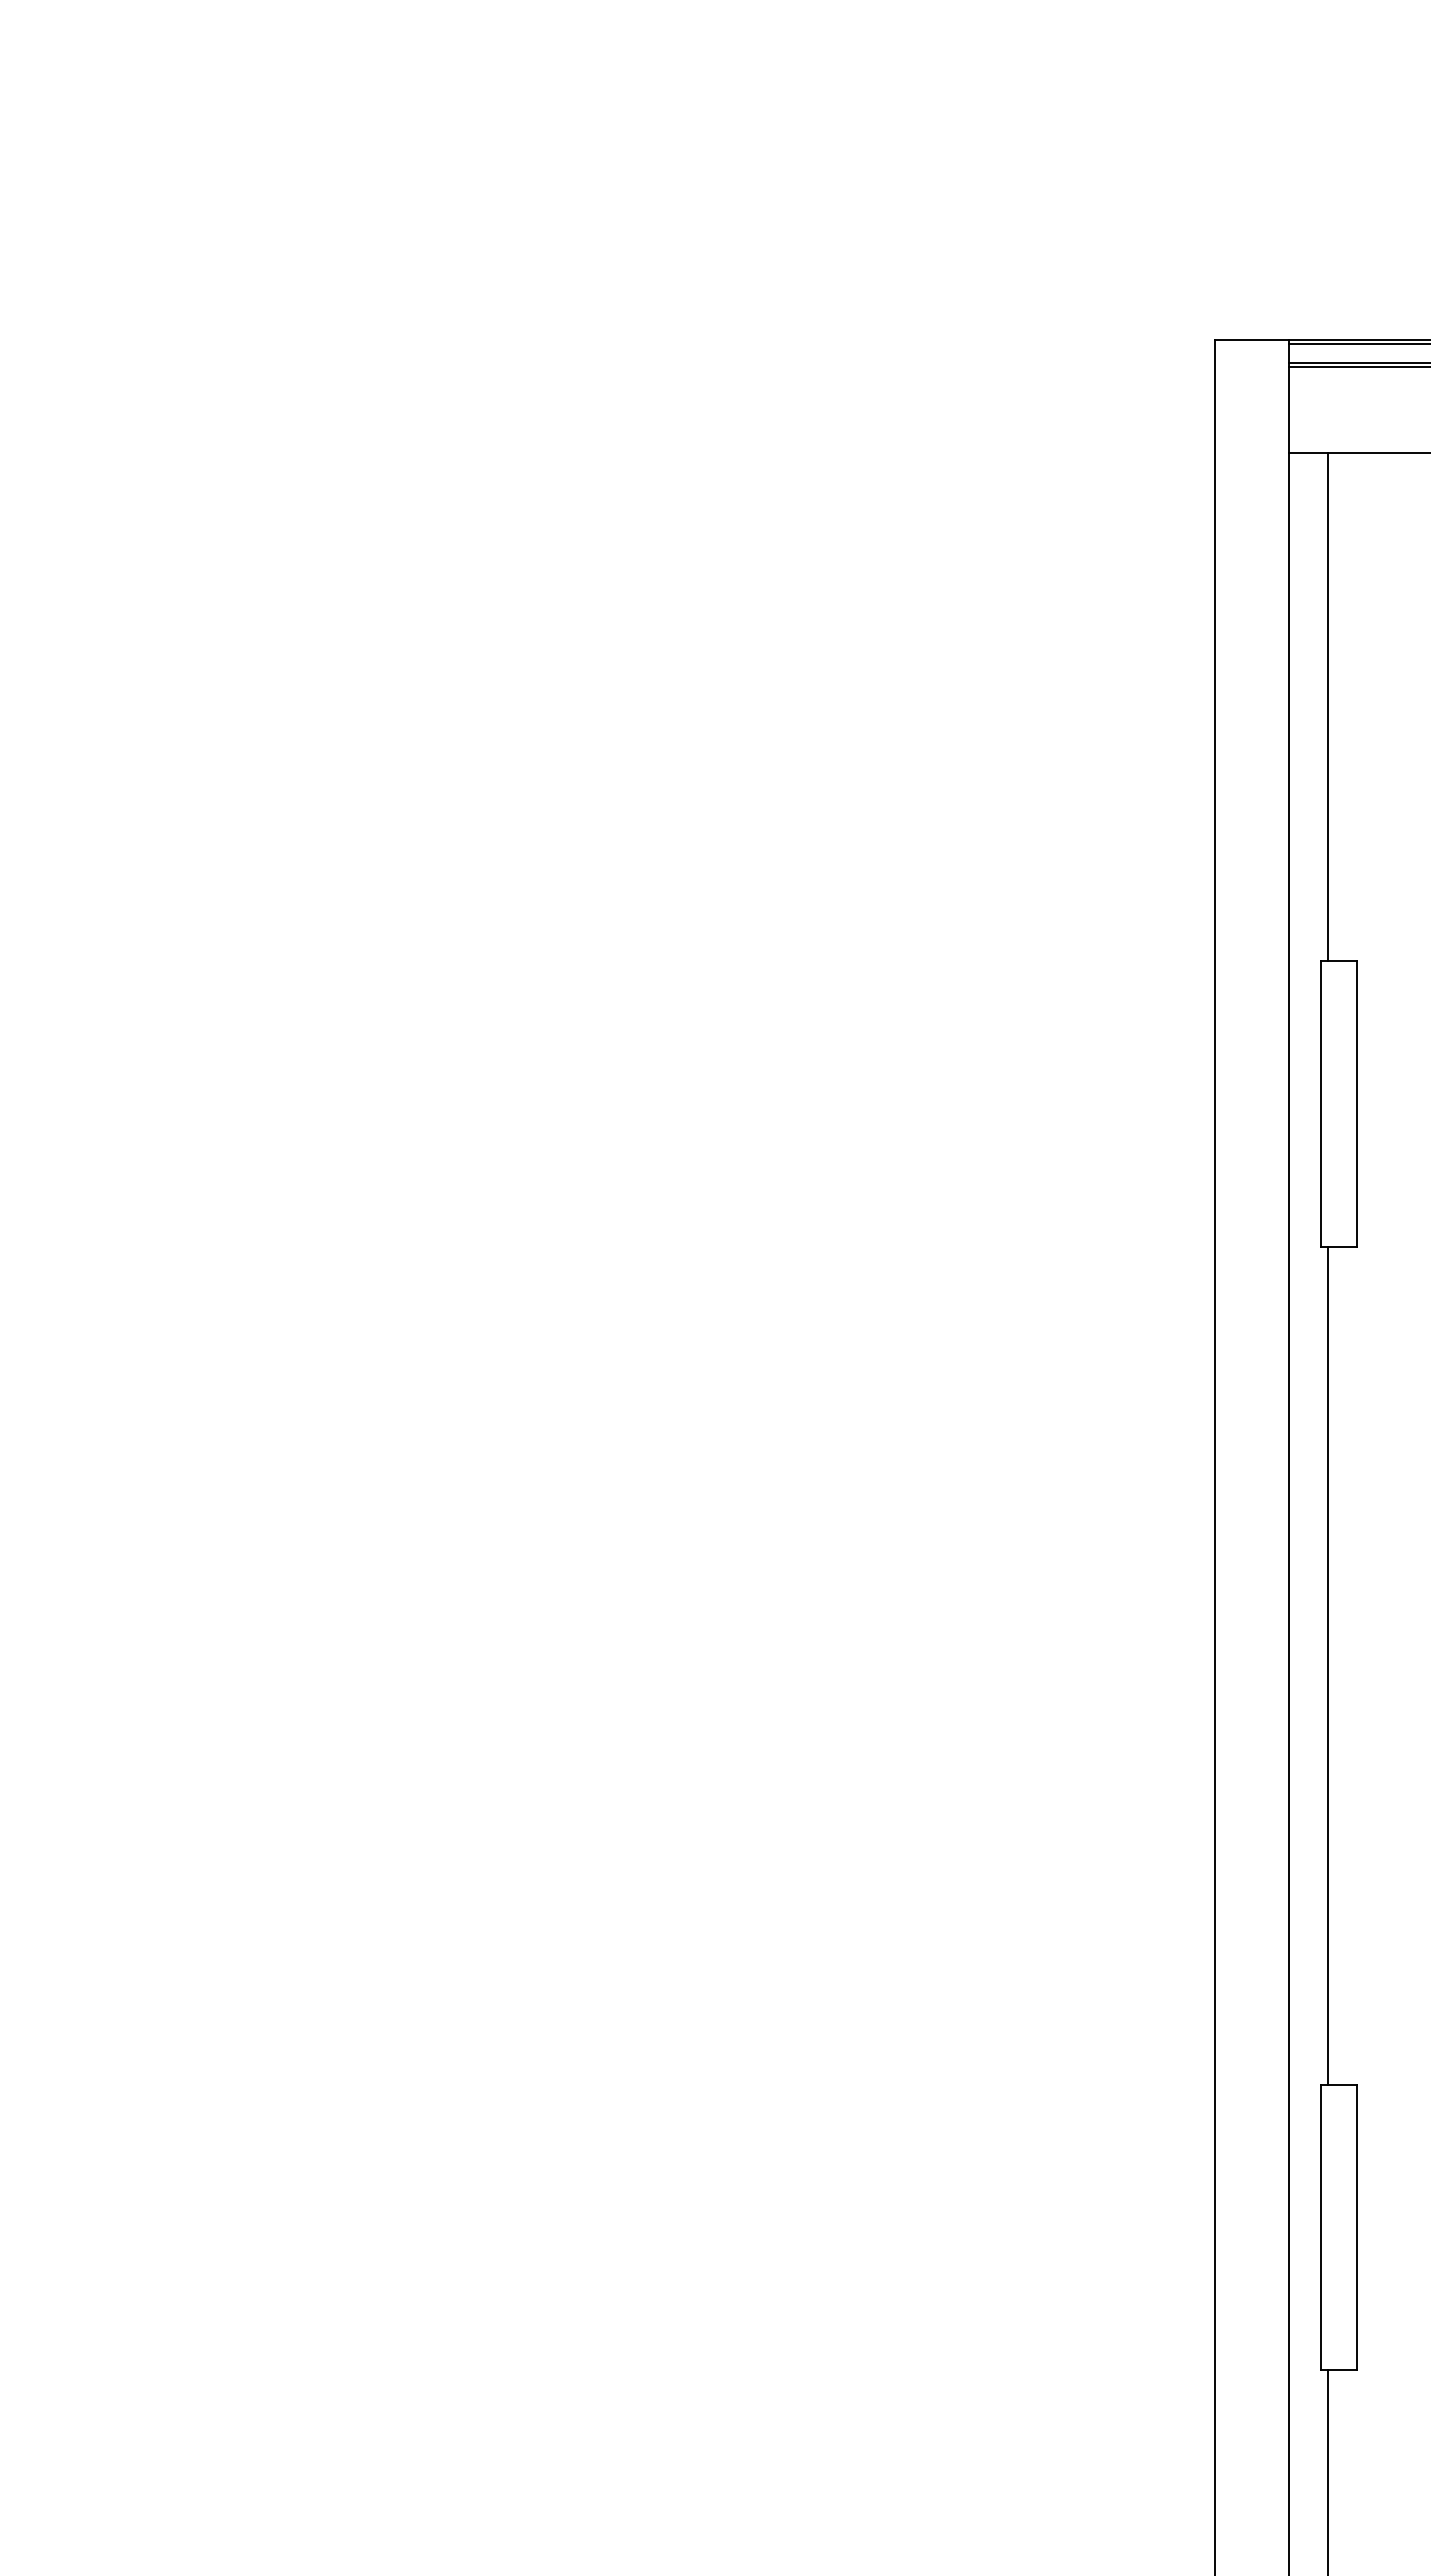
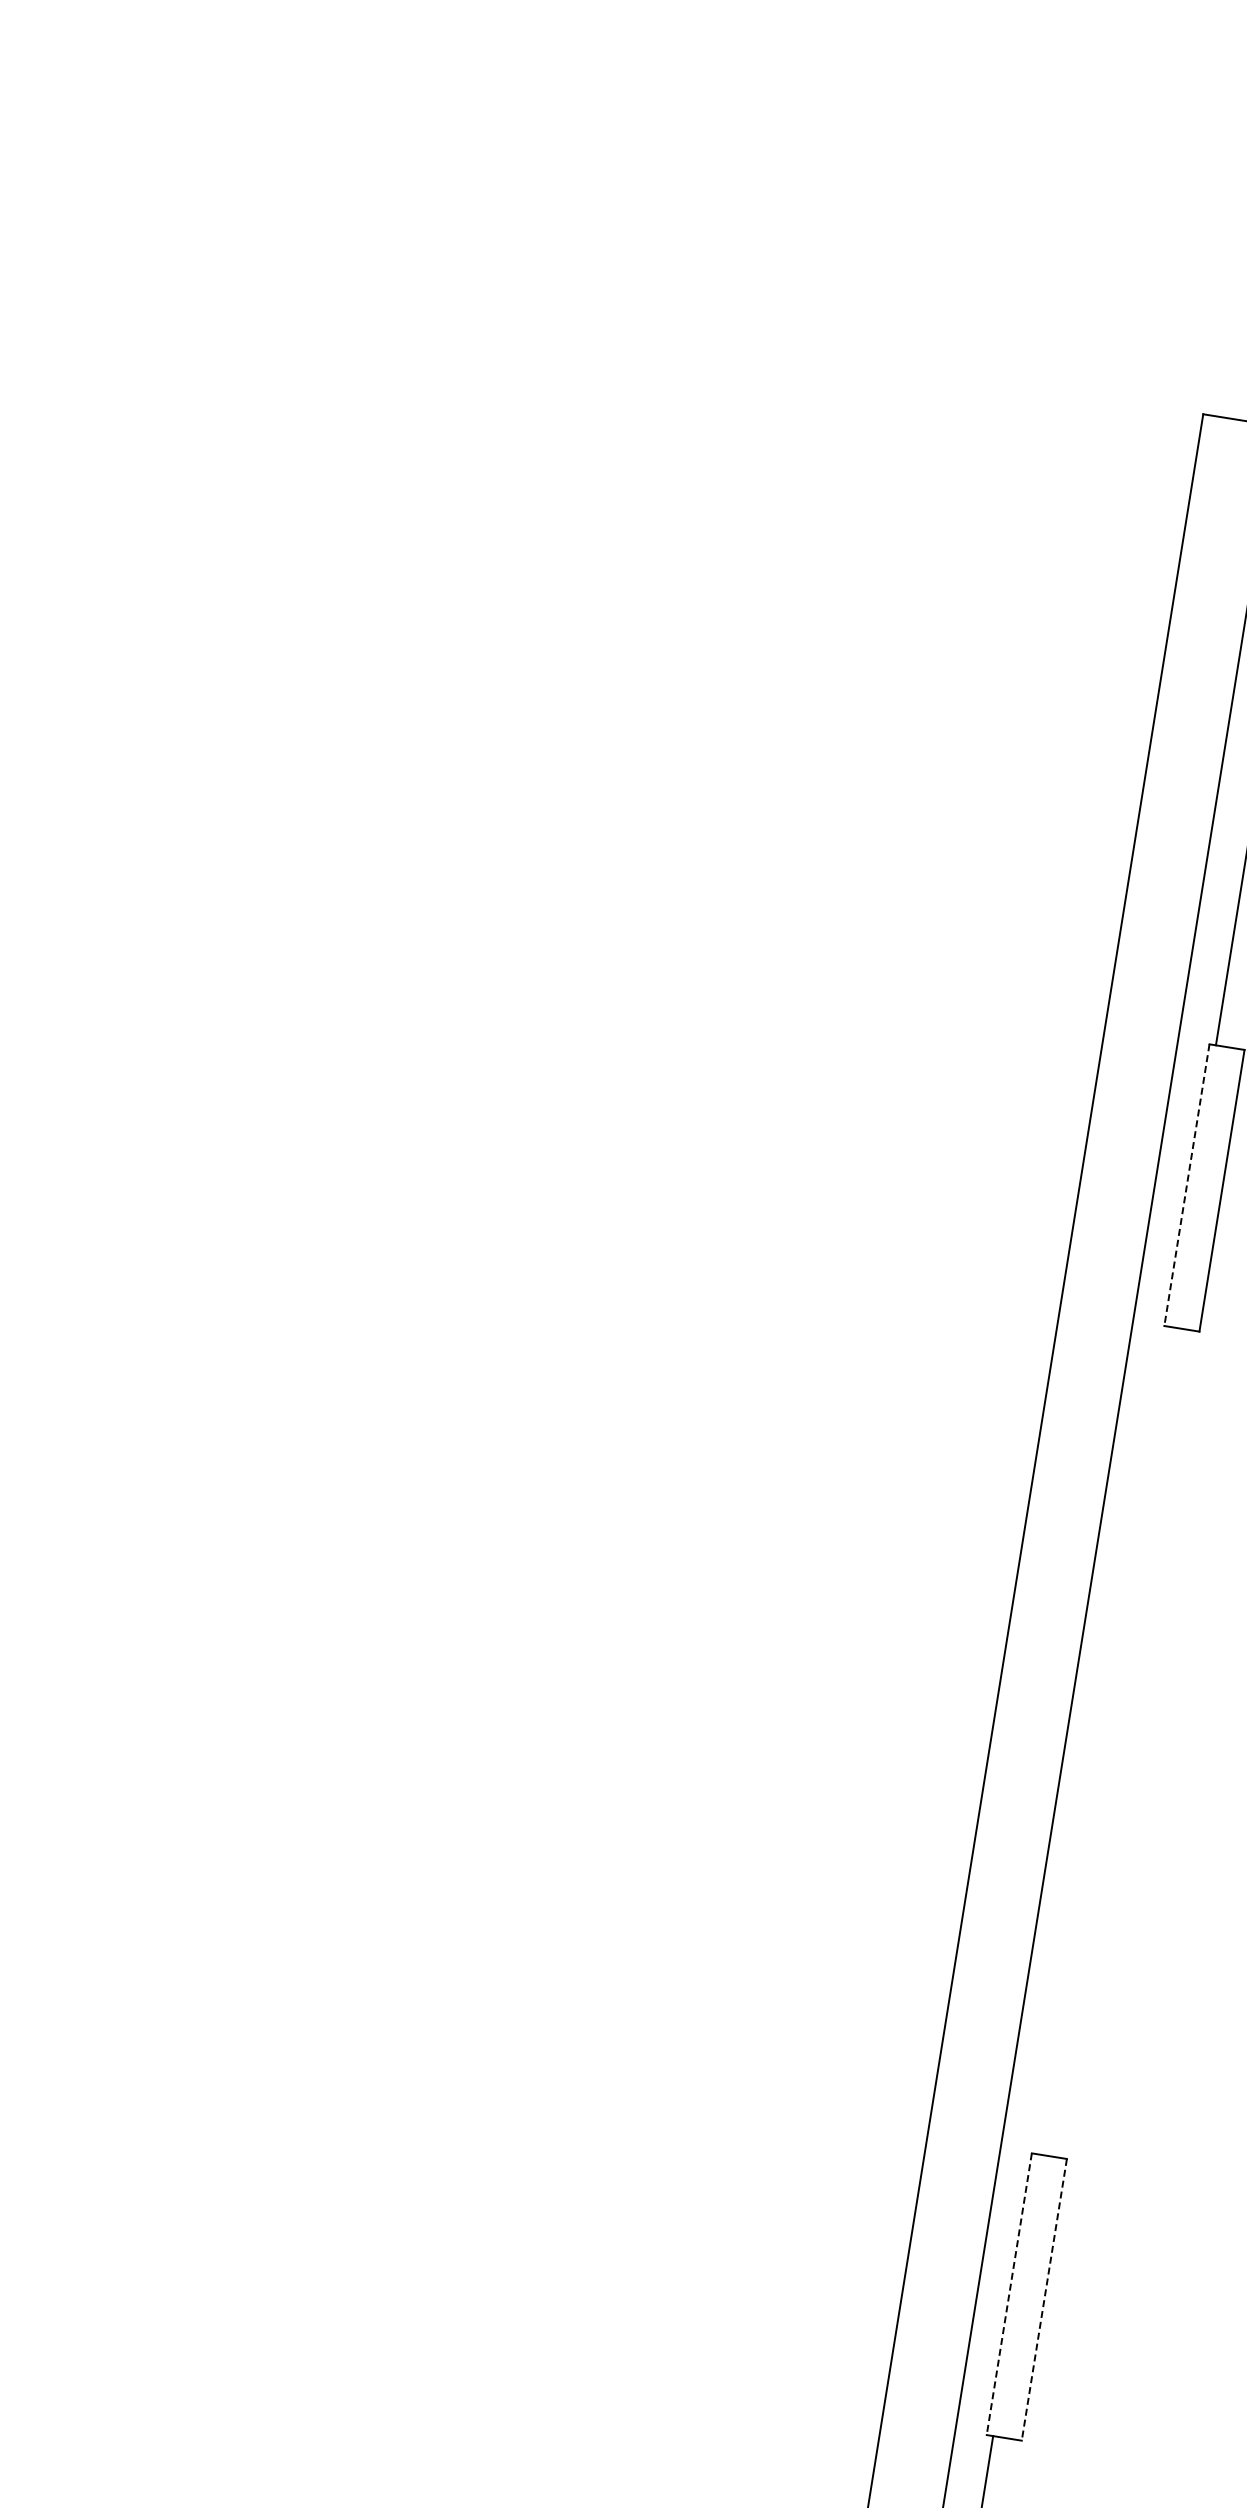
line: (1321, 1104) -> (1187, 1185), solid -> dashed
line: (1327, 1665) -> (1104, 1740), removed
line: (1321, 2227) -> (1009, 2294), solid -> dashed
line: (1356, 2227) -> (1044, 2300), solid -> dashed

